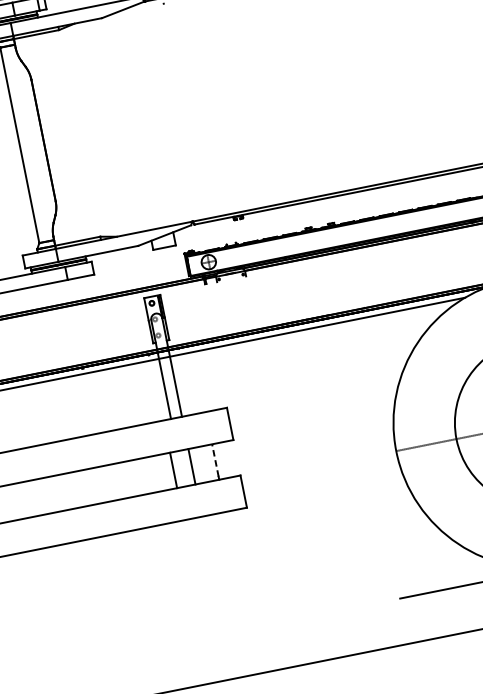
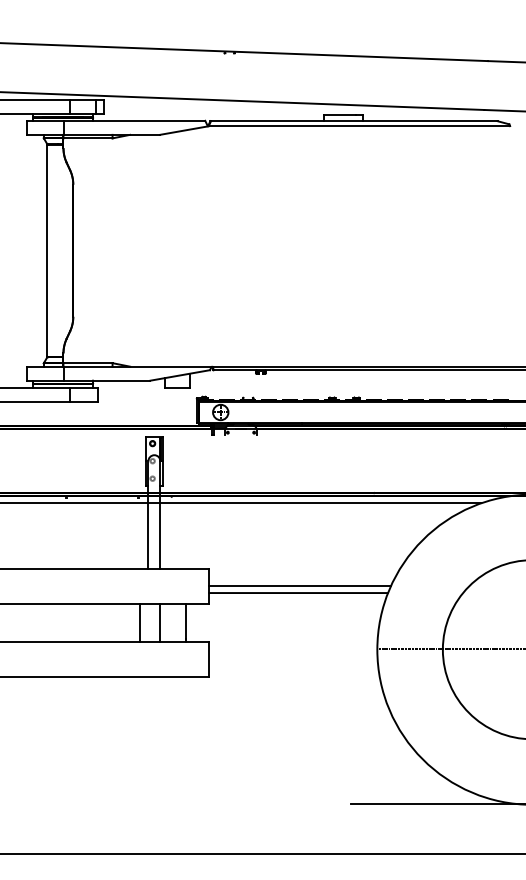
line: (313, 407) -> (299, 586), added
line: (313, 414) -> (298, 593), added
line: (215, 460) -> (186, 621), dashed -> solid

